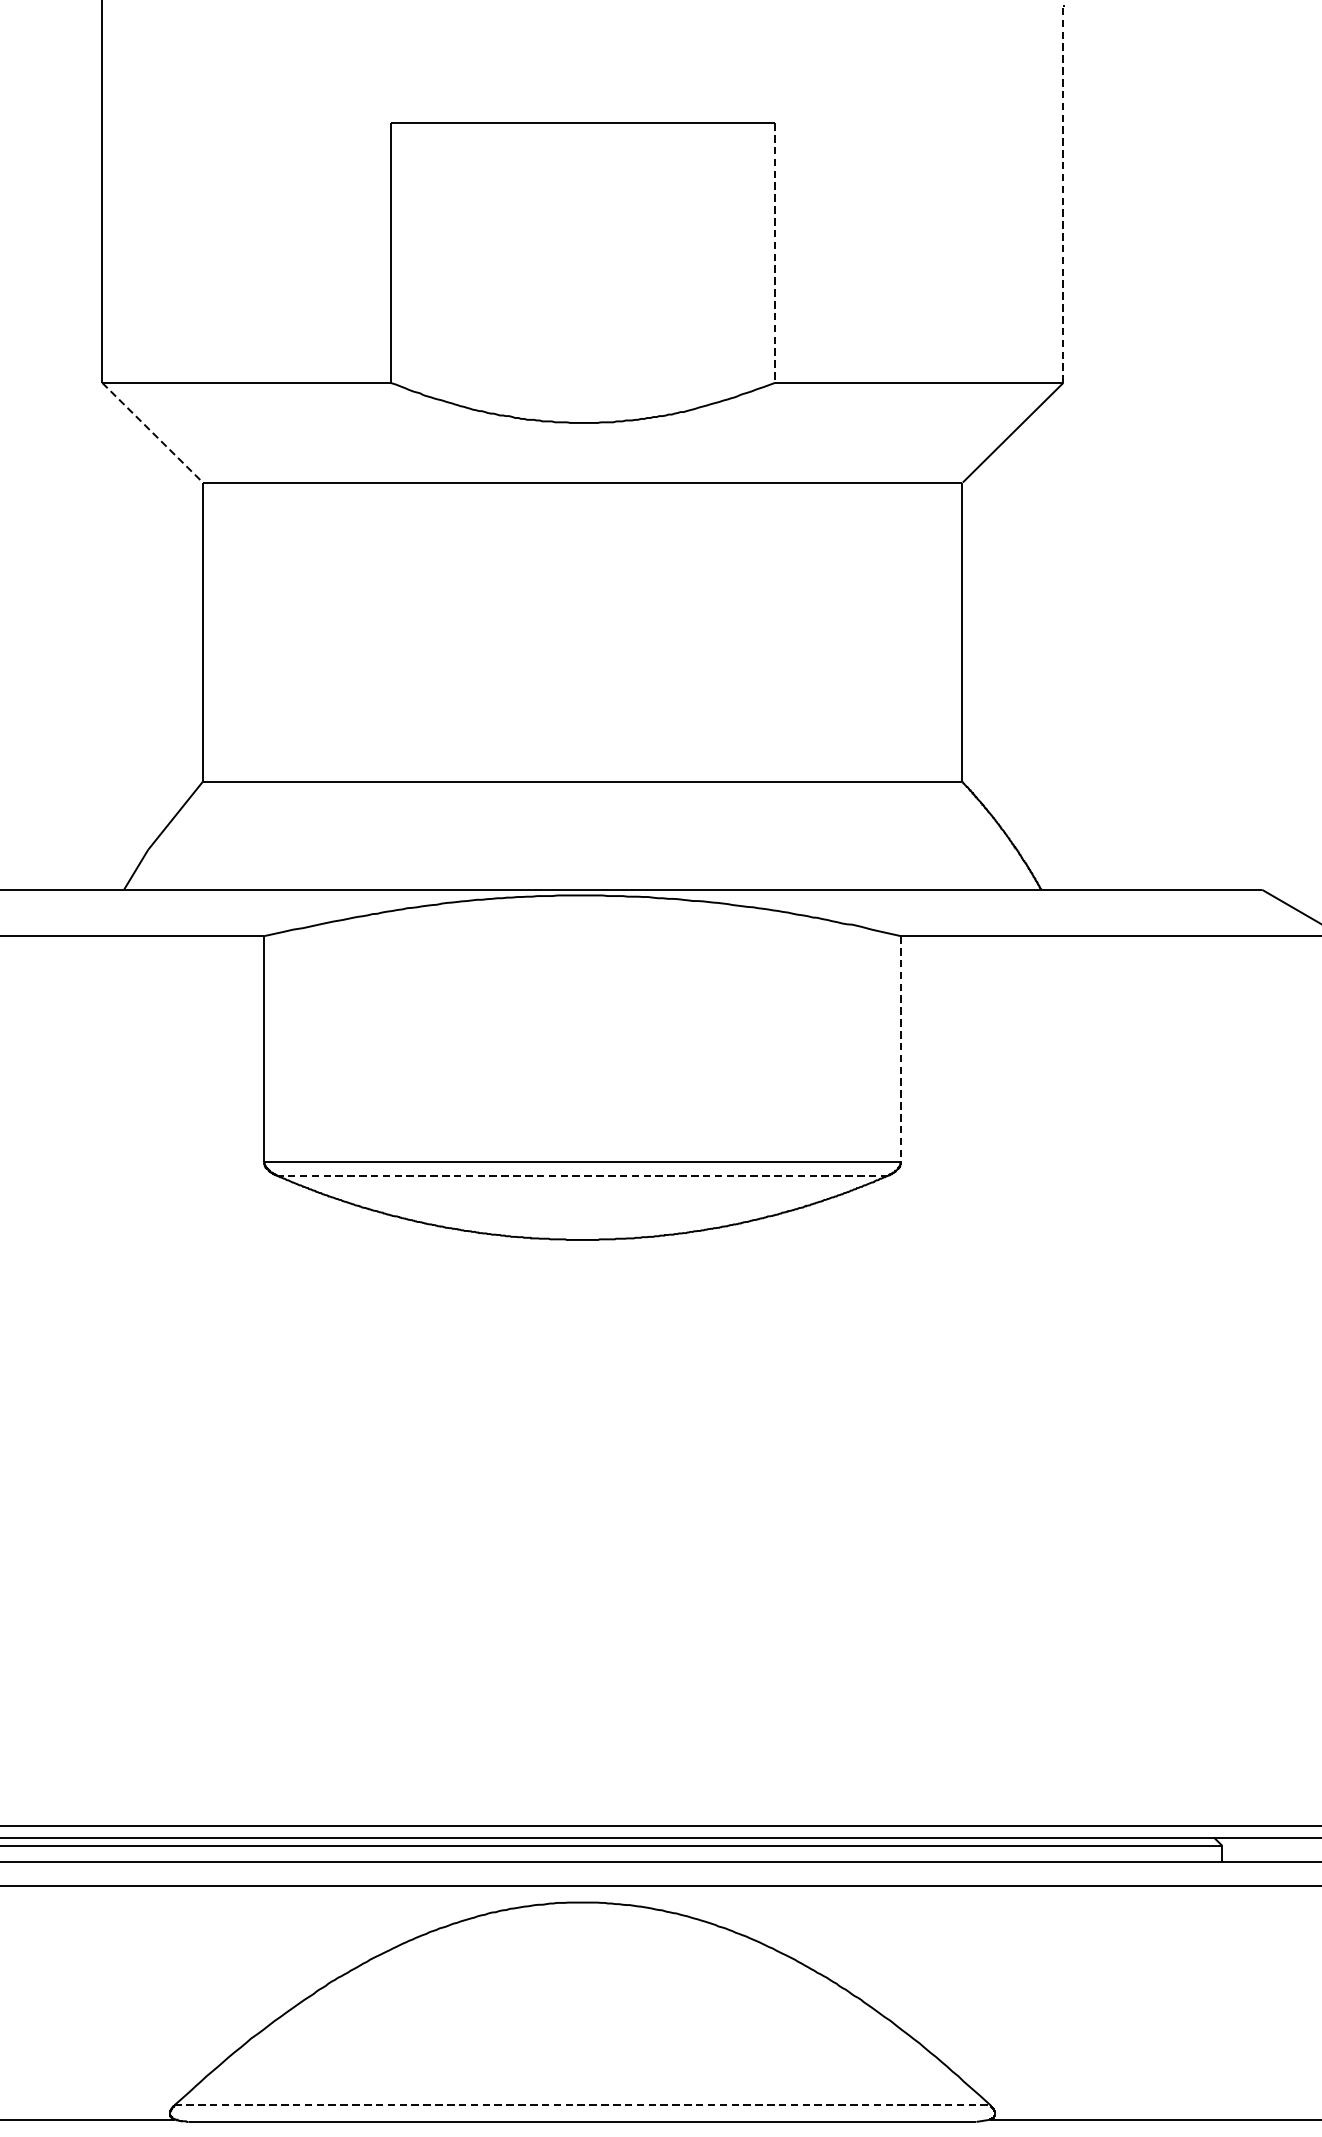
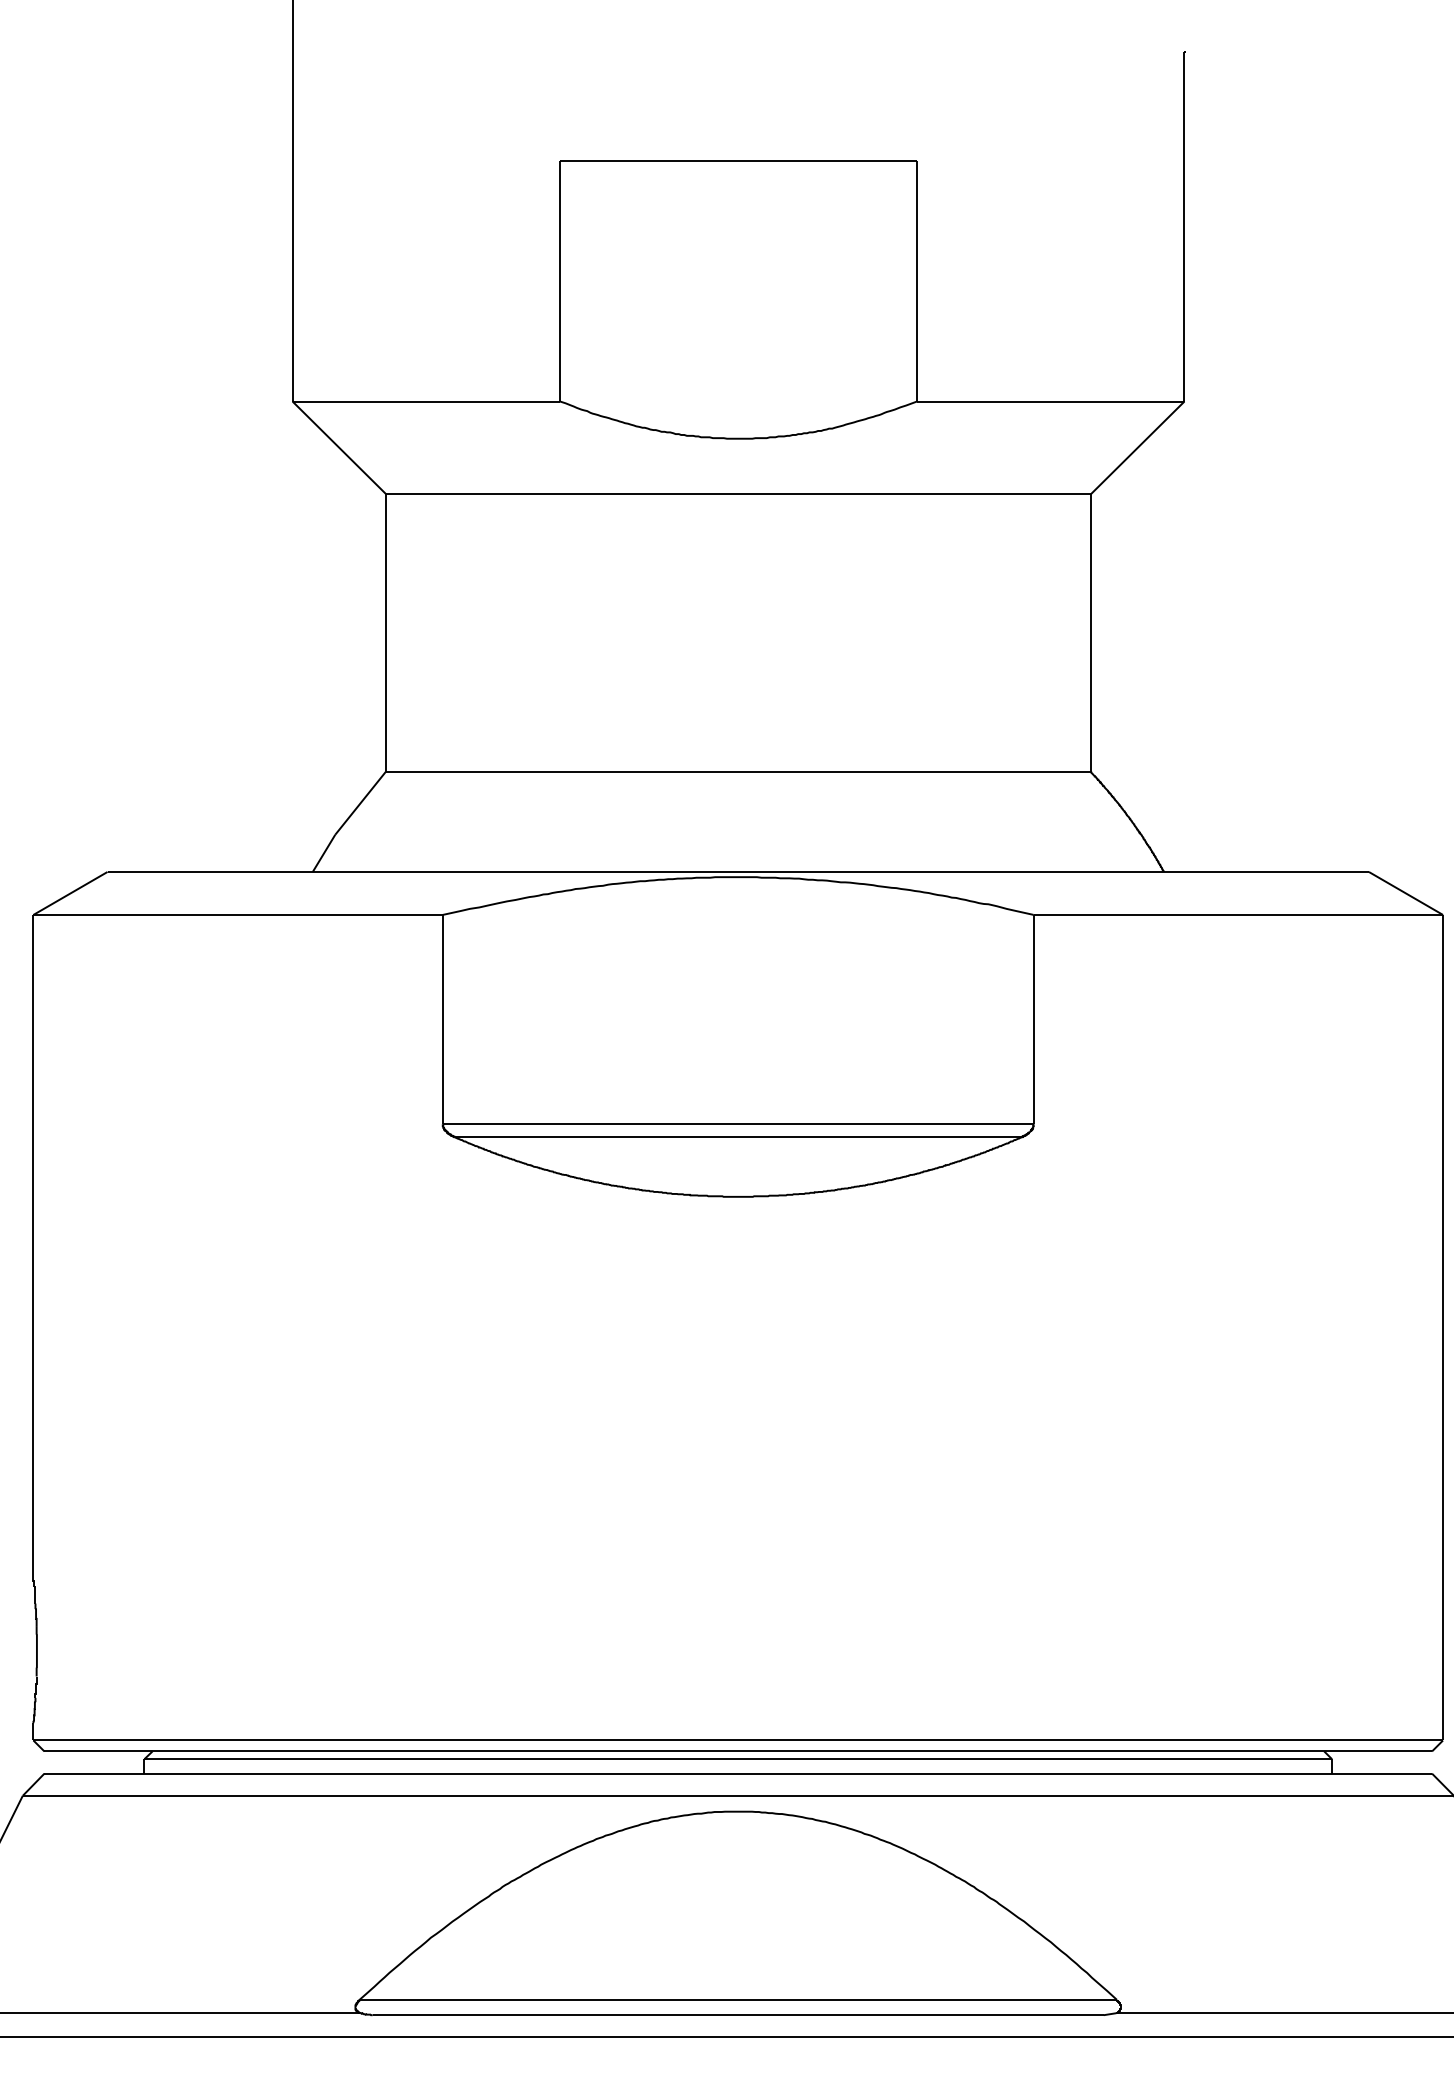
line: (1063, 194) -> (1184, 226), dashed -> solid
line: (774, 253) -> (916, 281), dashed -> solid
line: (152, 432) -> (339, 447), dashed -> solid
line: (900, 1048) -> (1033, 1019), dashed -> solid
line: (581, 1176) -> (737, 1137), dashed -> solid
line: (582, 2104) -> (738, 1999), dashed -> solid

